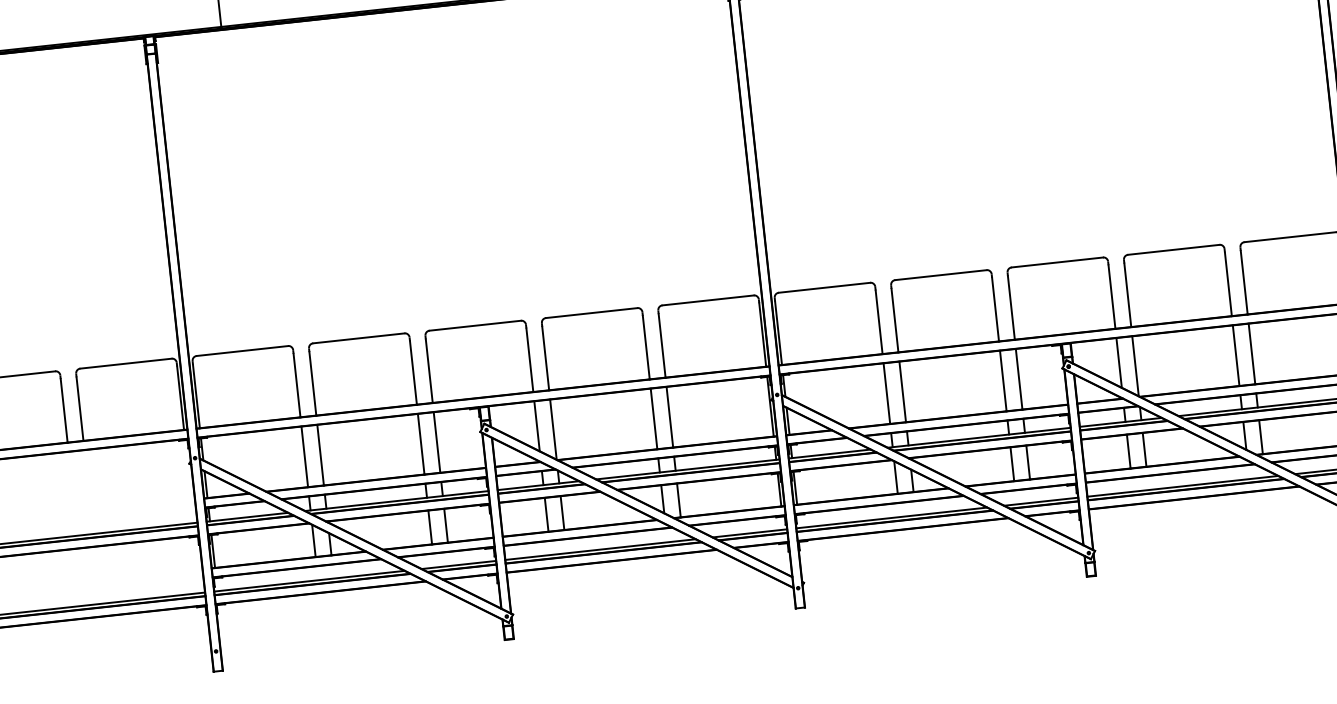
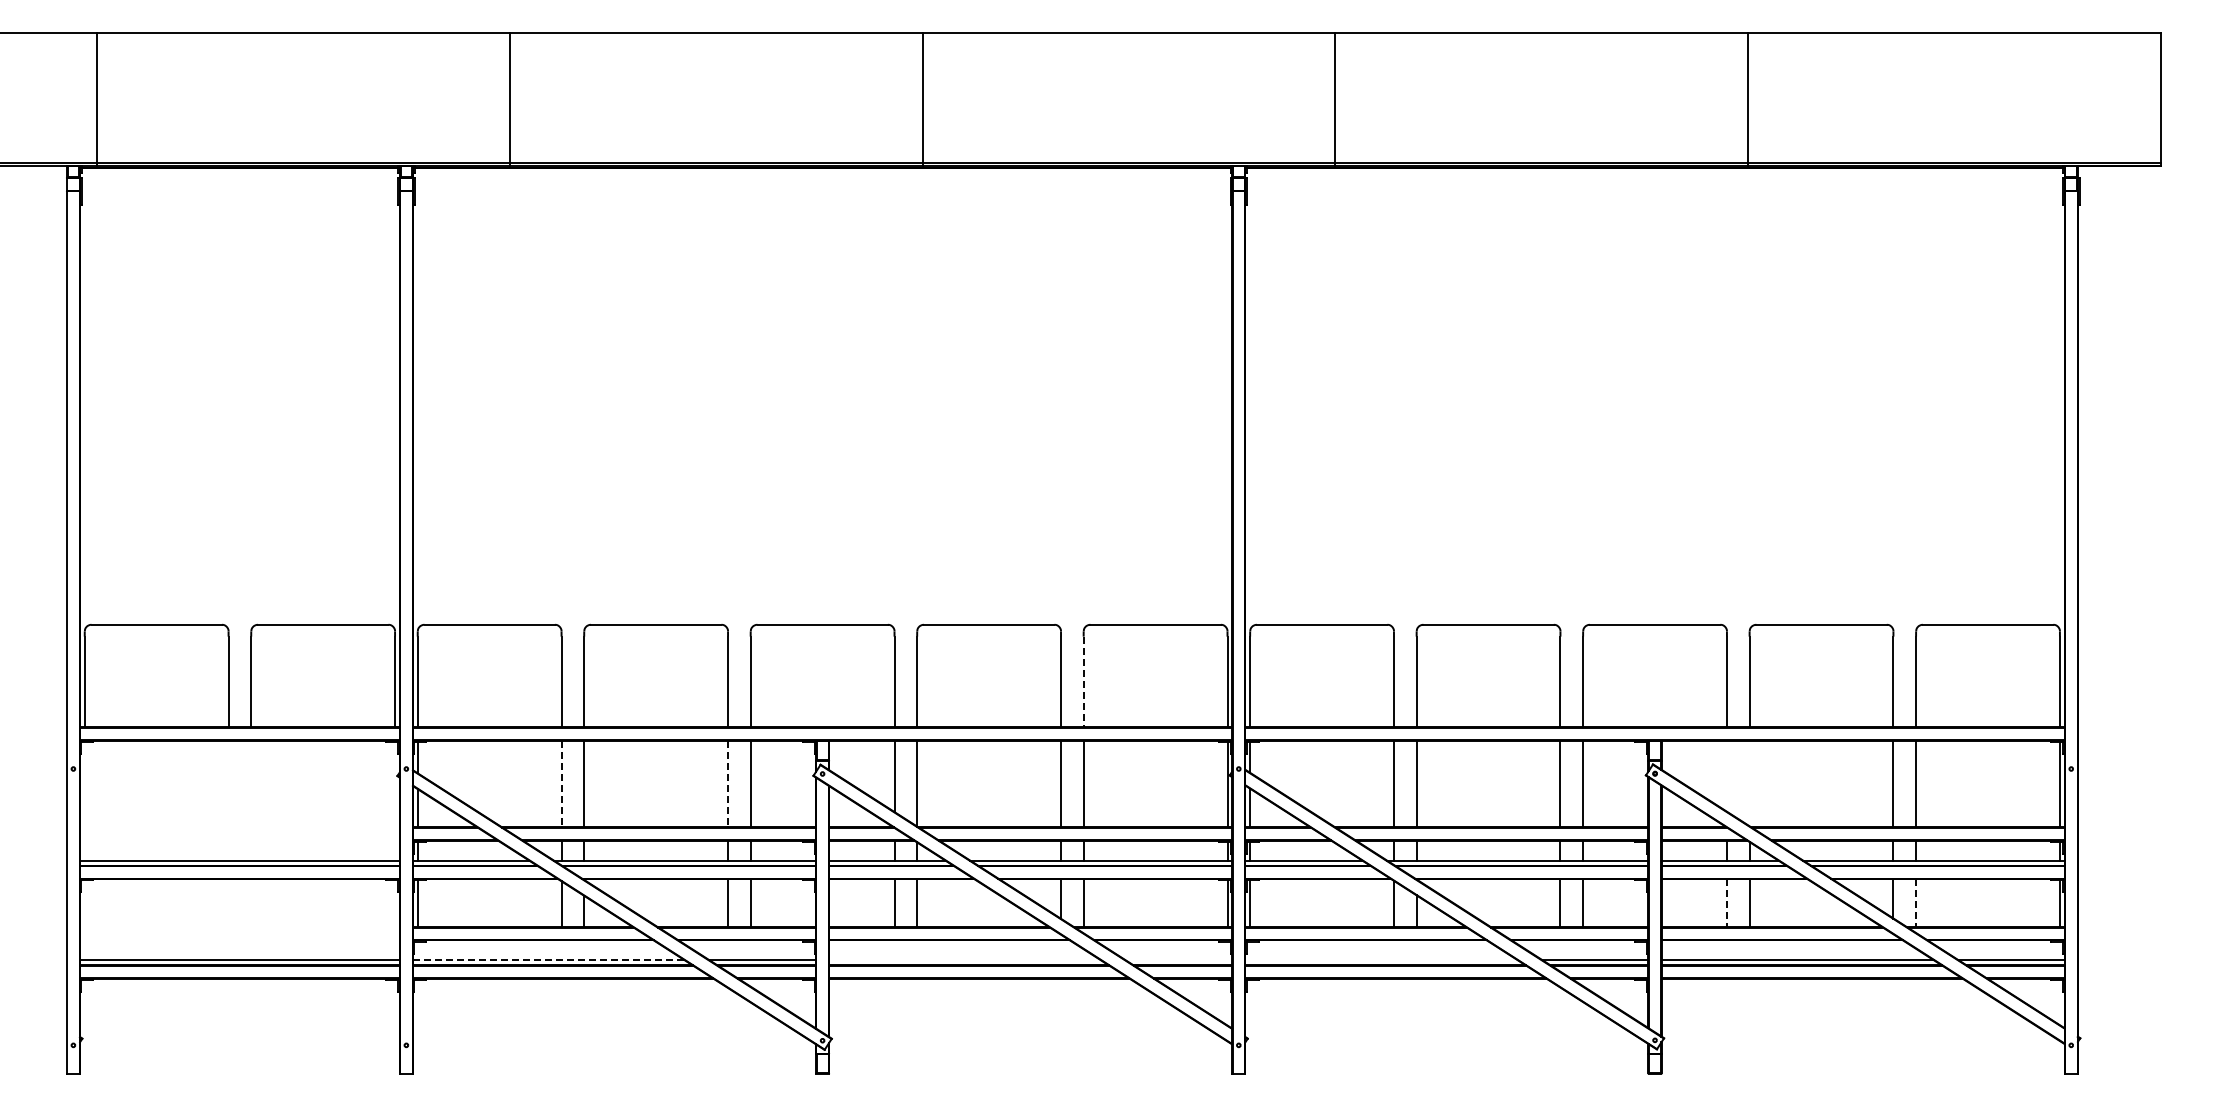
line: (662, 346) -> (1083, 682), solid -> dashed
line: (1118, 362) -> (1726, 775), removed
line: (1135, 366) -> (1749, 783), removed
line: (1261, 437) -> (1916, 903), solid -> dashed
line: (421, 444) -> (728, 784), solid -> dashed
line: (1128, 451) -> (1726, 903), solid -> dashed
line: (304, 457) -> (561, 784), solid -> dashed
line: (891, 518) -> (1381, 960), removed
line: (749, 533) -> (1178, 960), removed
line: (600, 549) -> (965, 960), removed
line: (309, 581) -> (549, 960), solid -> dashed

